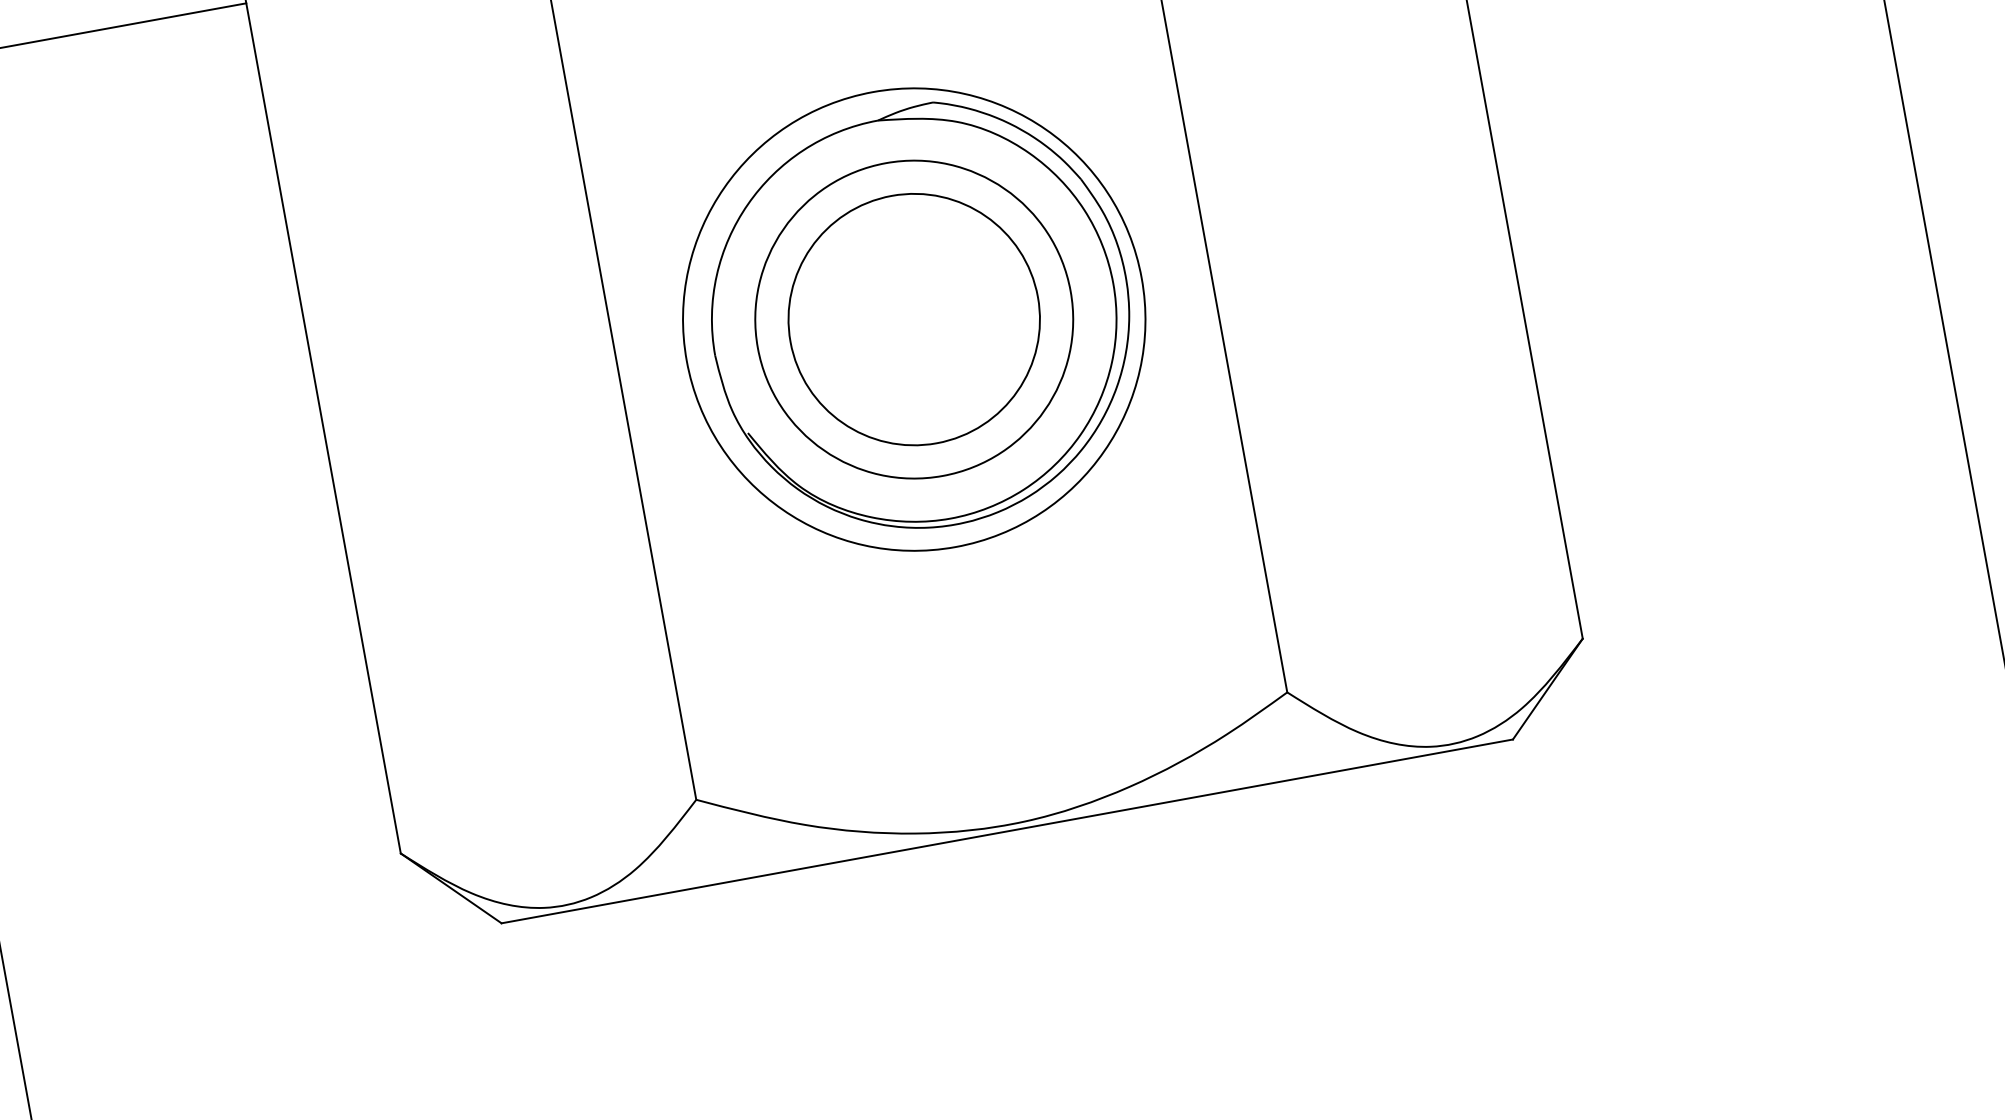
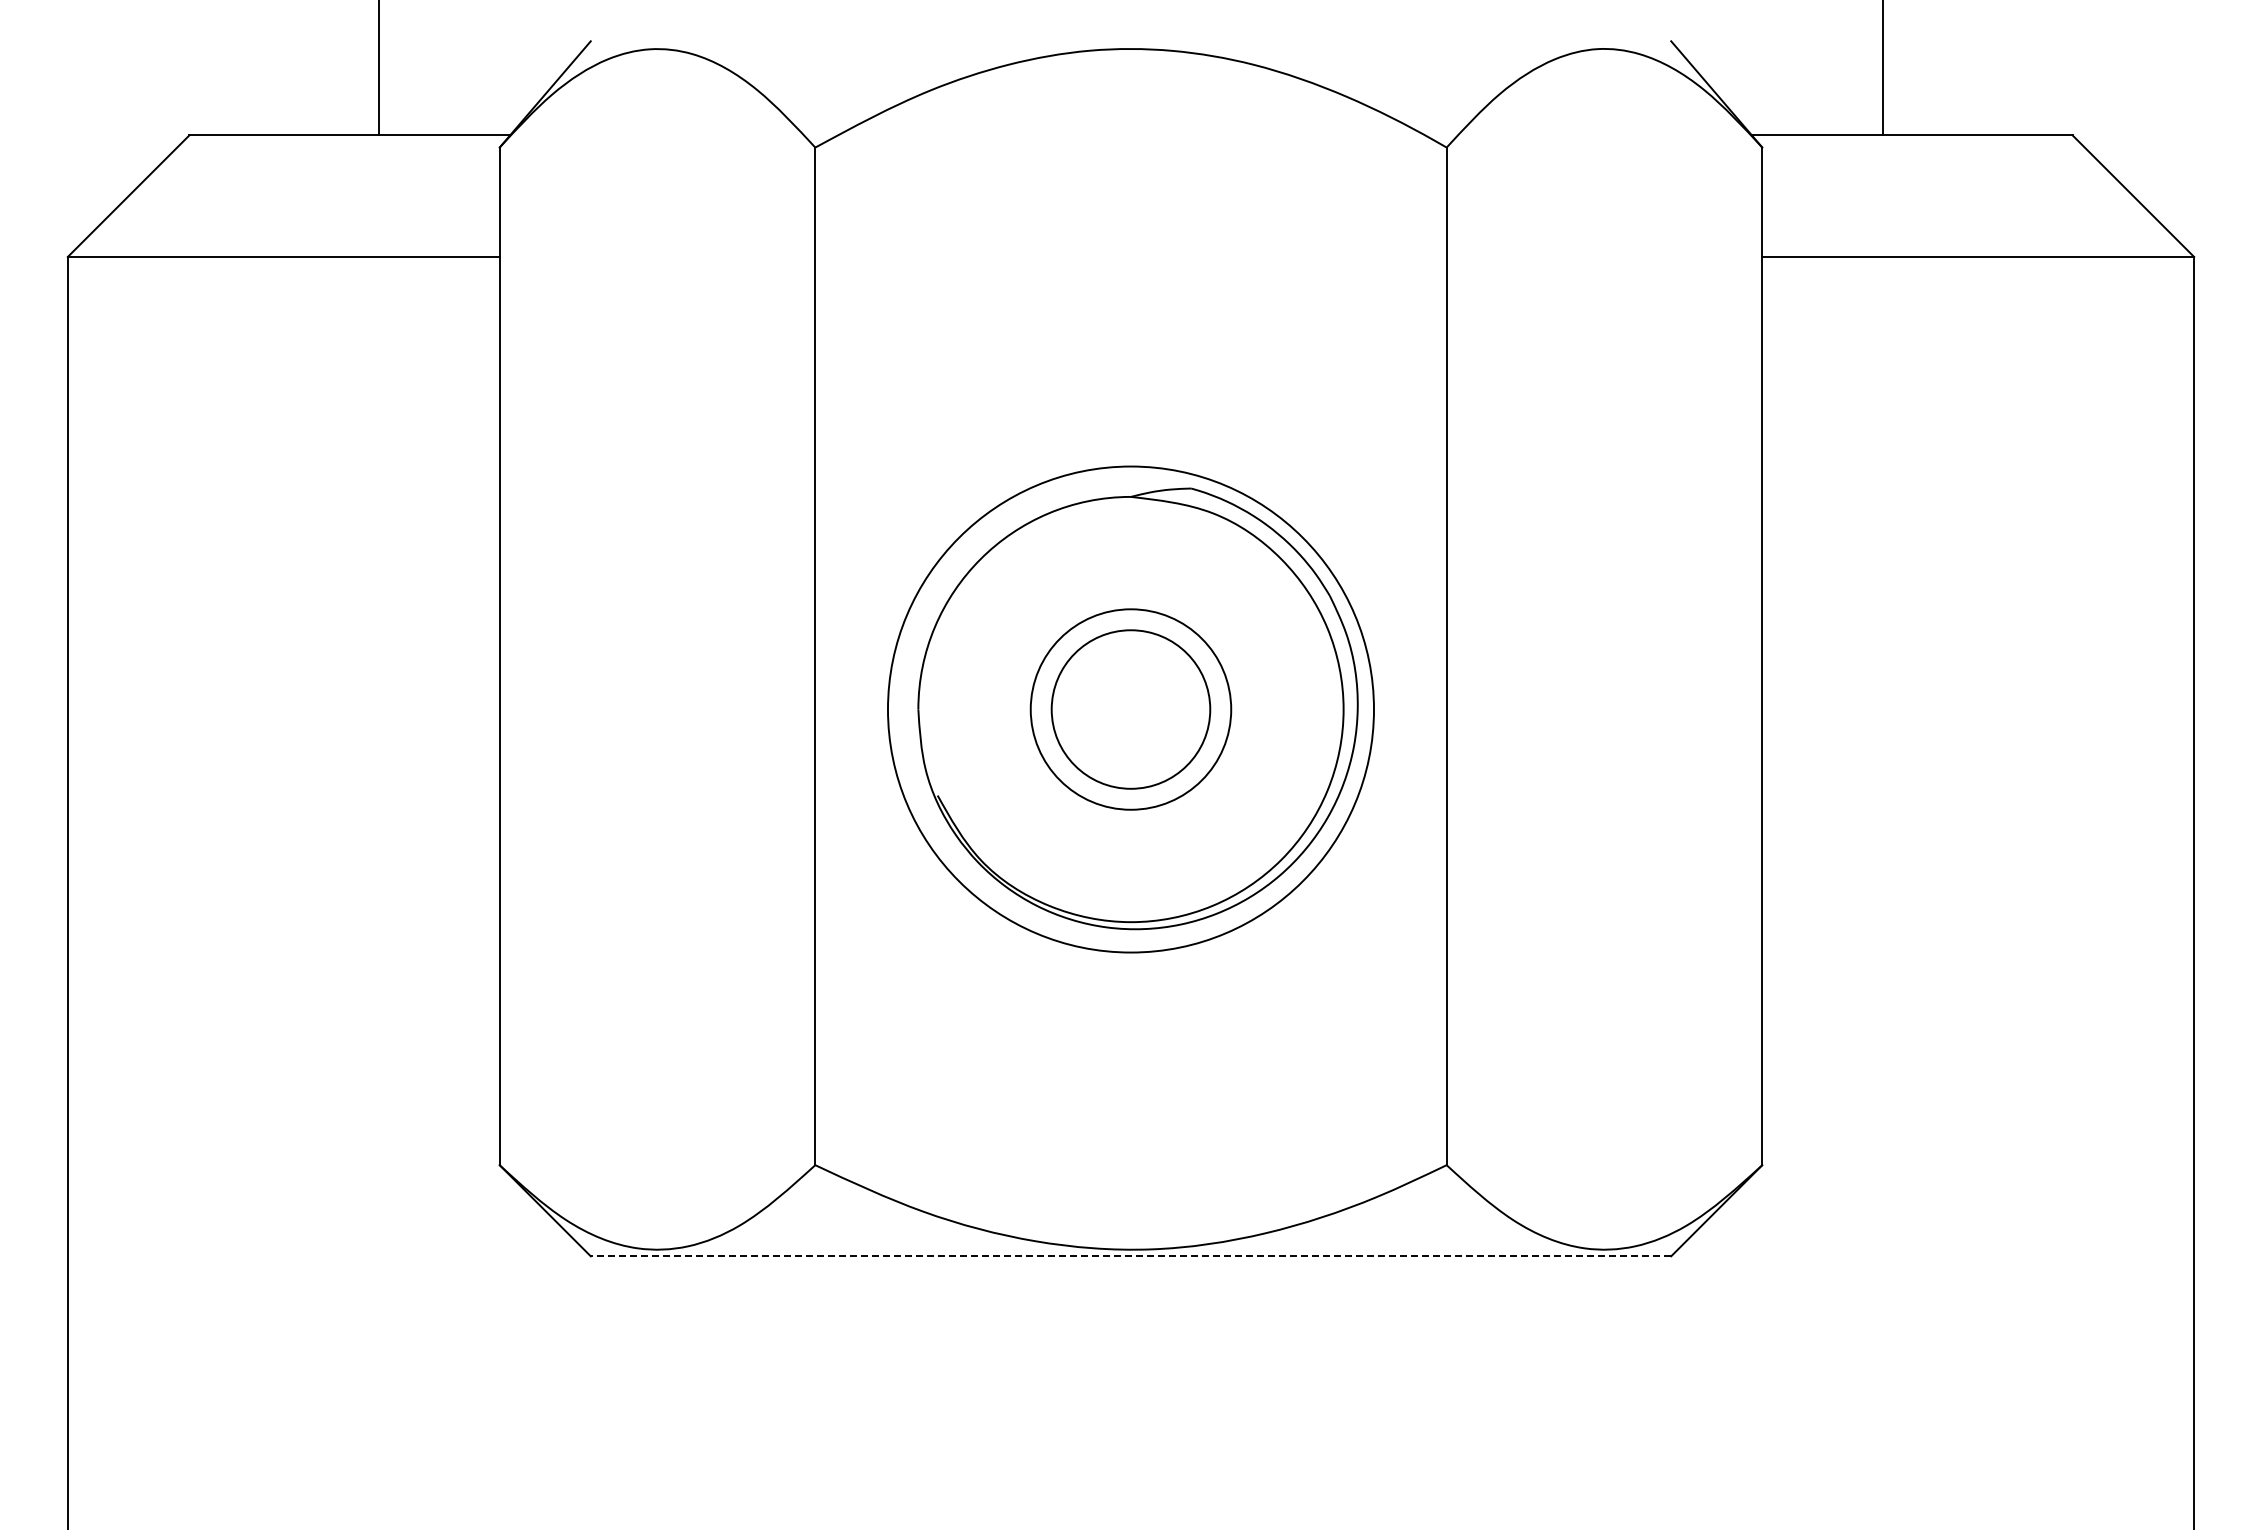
circle: (913, 319) -> (1130, 709), size x0.6
circle: (913, 319) -> (1130, 709), size x0.6
line: (1006, 831) -> (1130, 1256), solid -> dashed

